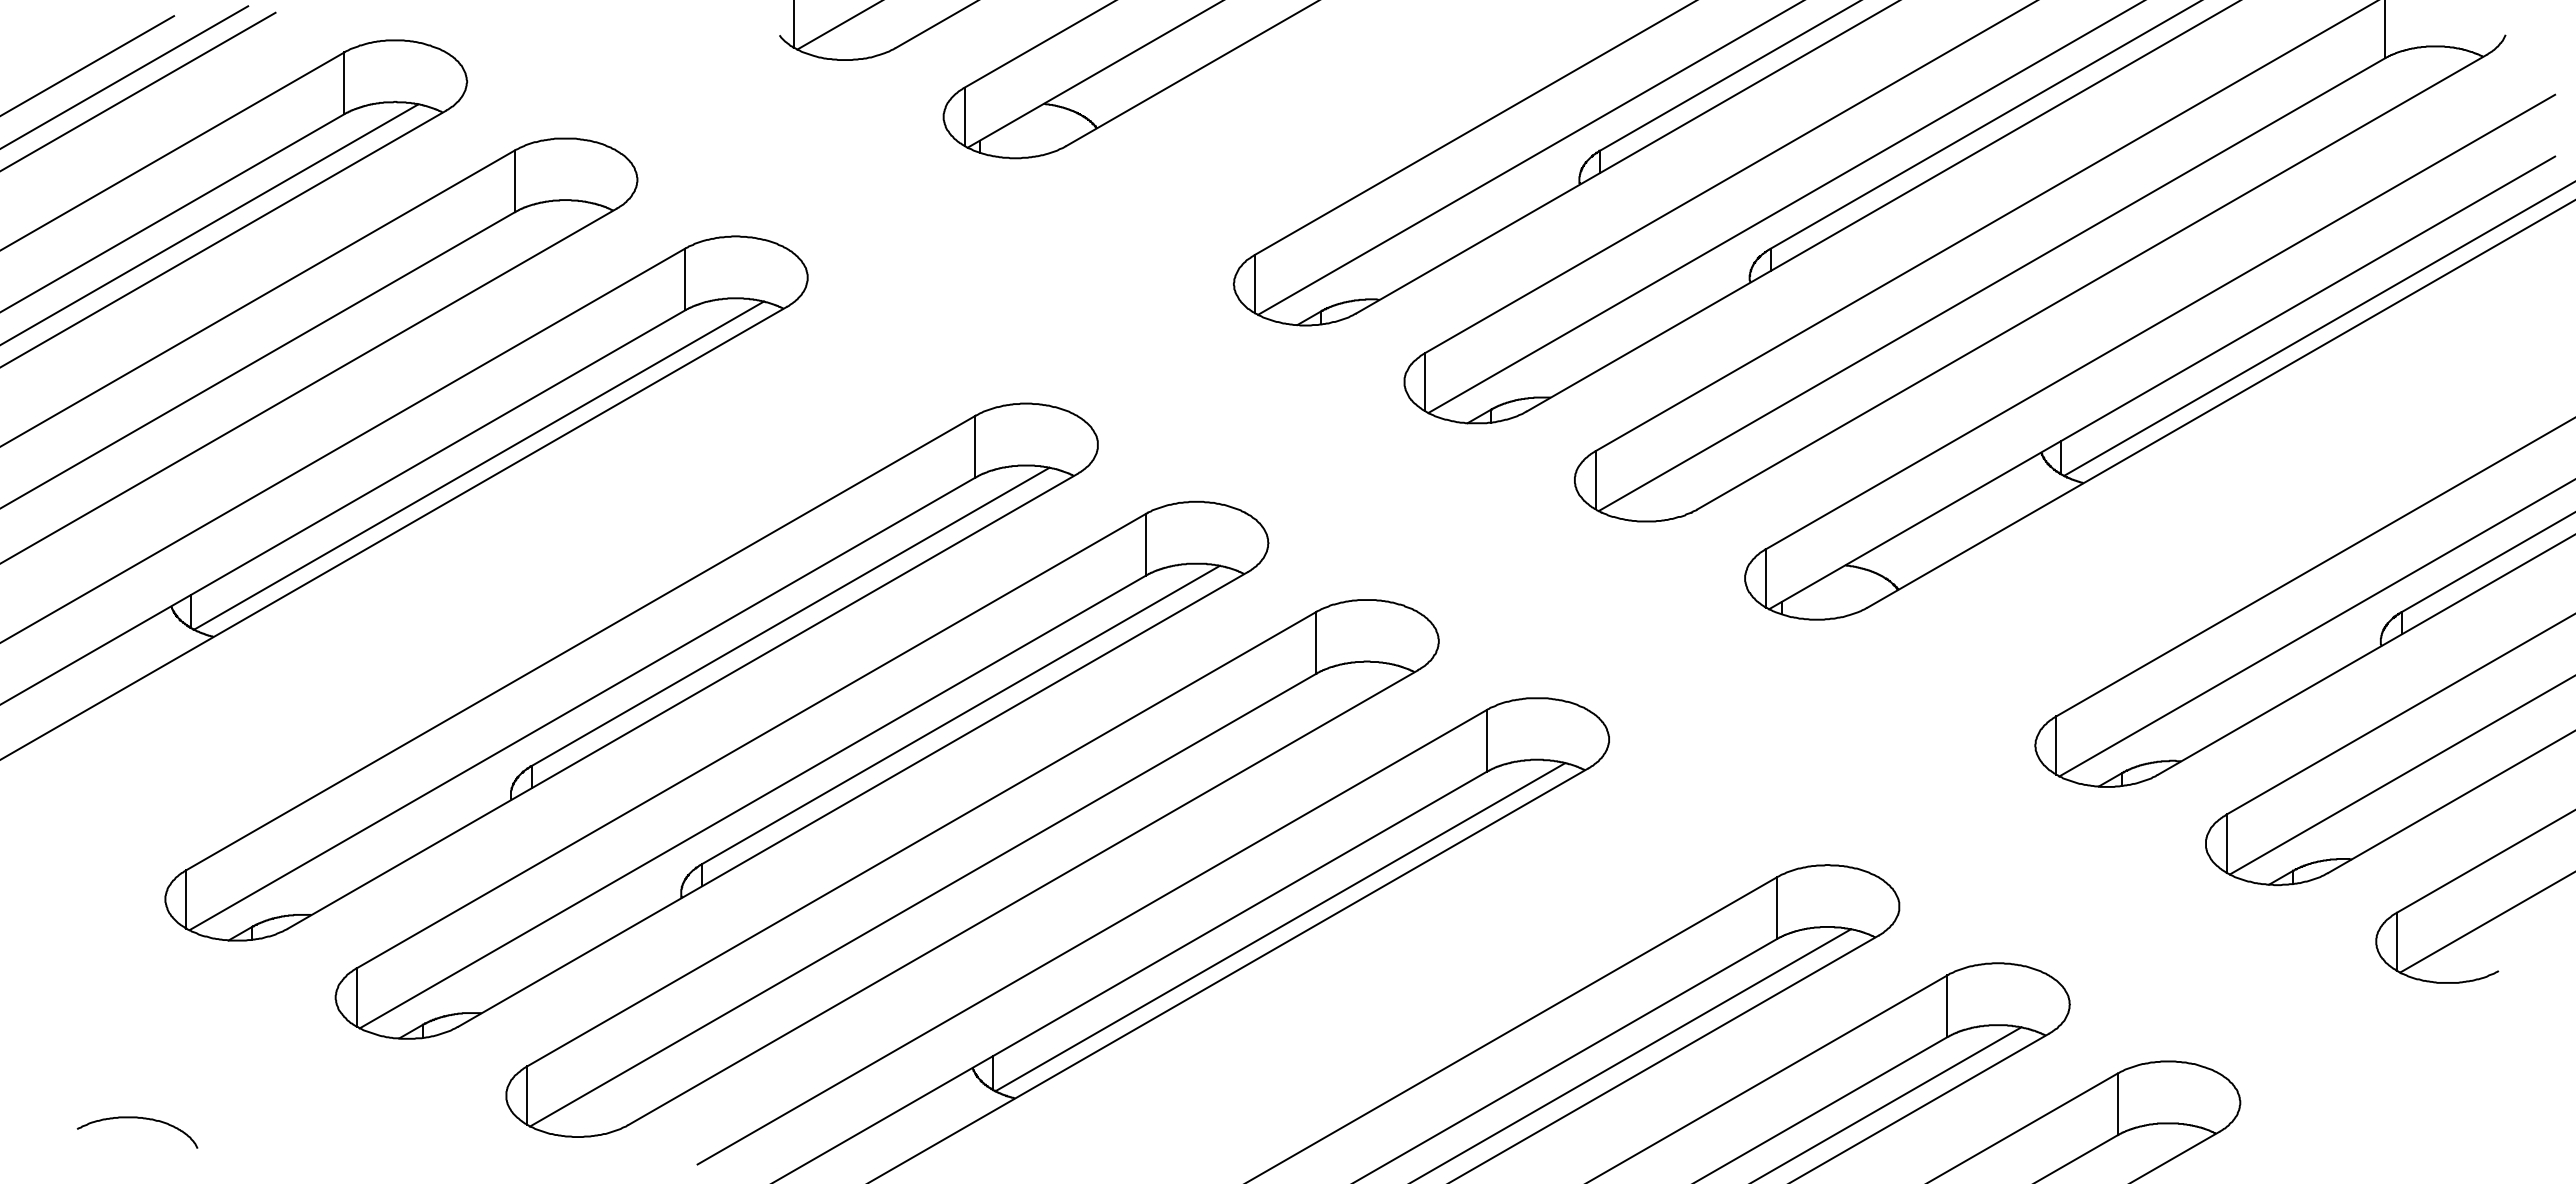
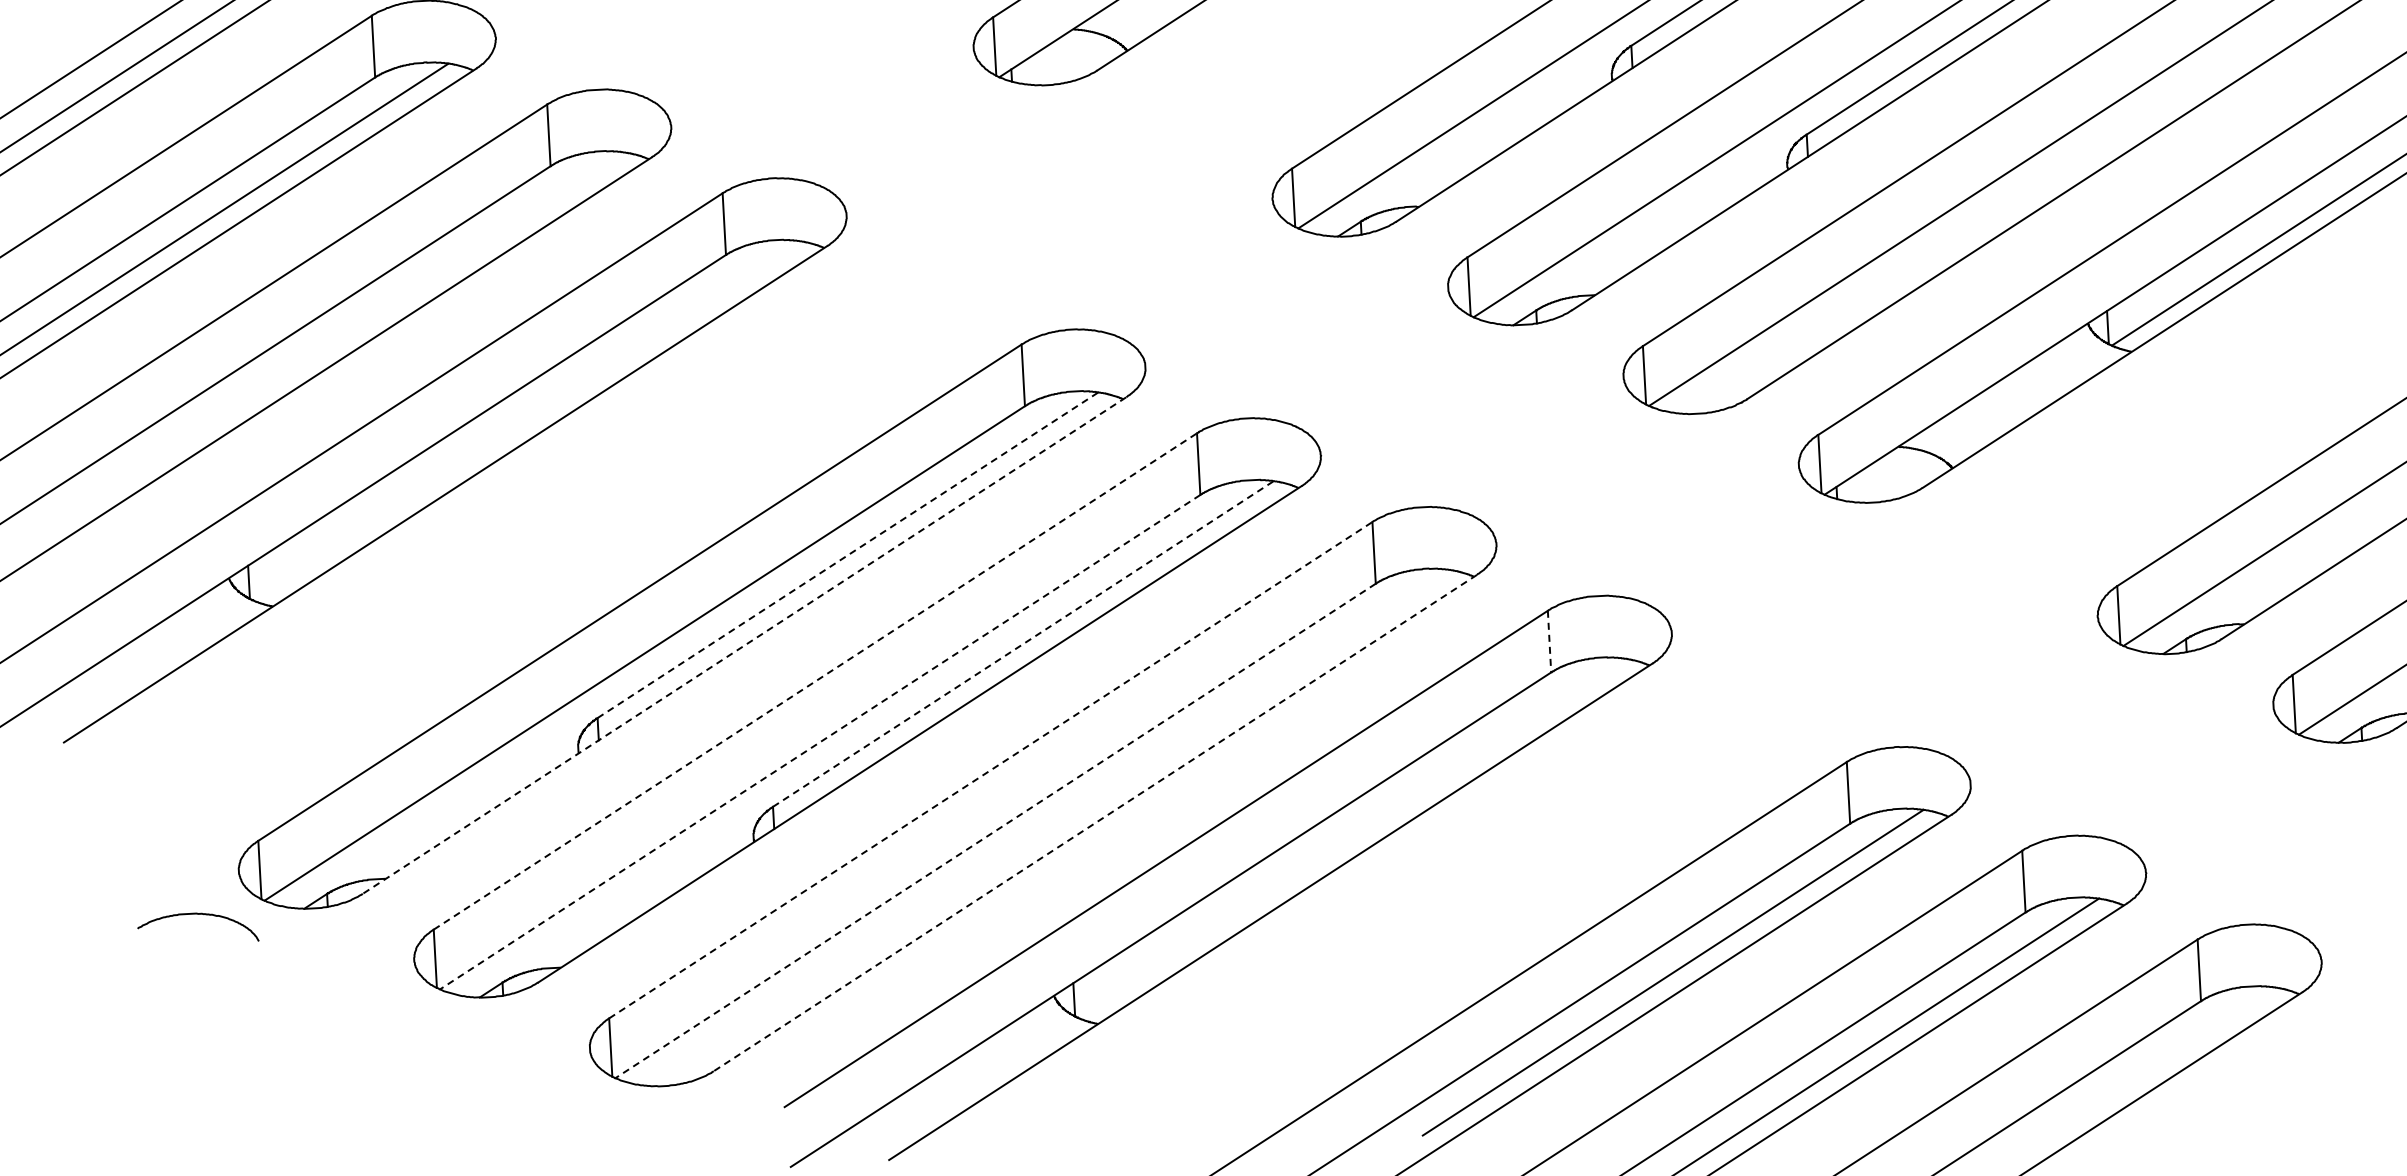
line: (478, 465) -> (528, 421), removed
line: (790, 616) -> (847, 554), solid -> dashed
line: (682, 701) -> (744, 645), solid -> dashed
line: (961, 714) -> (1023, 643), solid -> dashed
line: (751, 740) -> (815, 680), solid -> dashed
line: (1486, 741) -> (1549, 642), solid -> dashed
line: (752, 802) -> (819, 742), solid -> dashed
line: (922, 838) -> (991, 769), solid -> dashed
line: (1022, 897) -> (1094, 822), solid -> dashed
line: (923, 900) -> (995, 831), solid -> dashed
line: (1280, 927) -> (1353, 838), removed
curve: (137, 1118) -> (197, 914), moved

